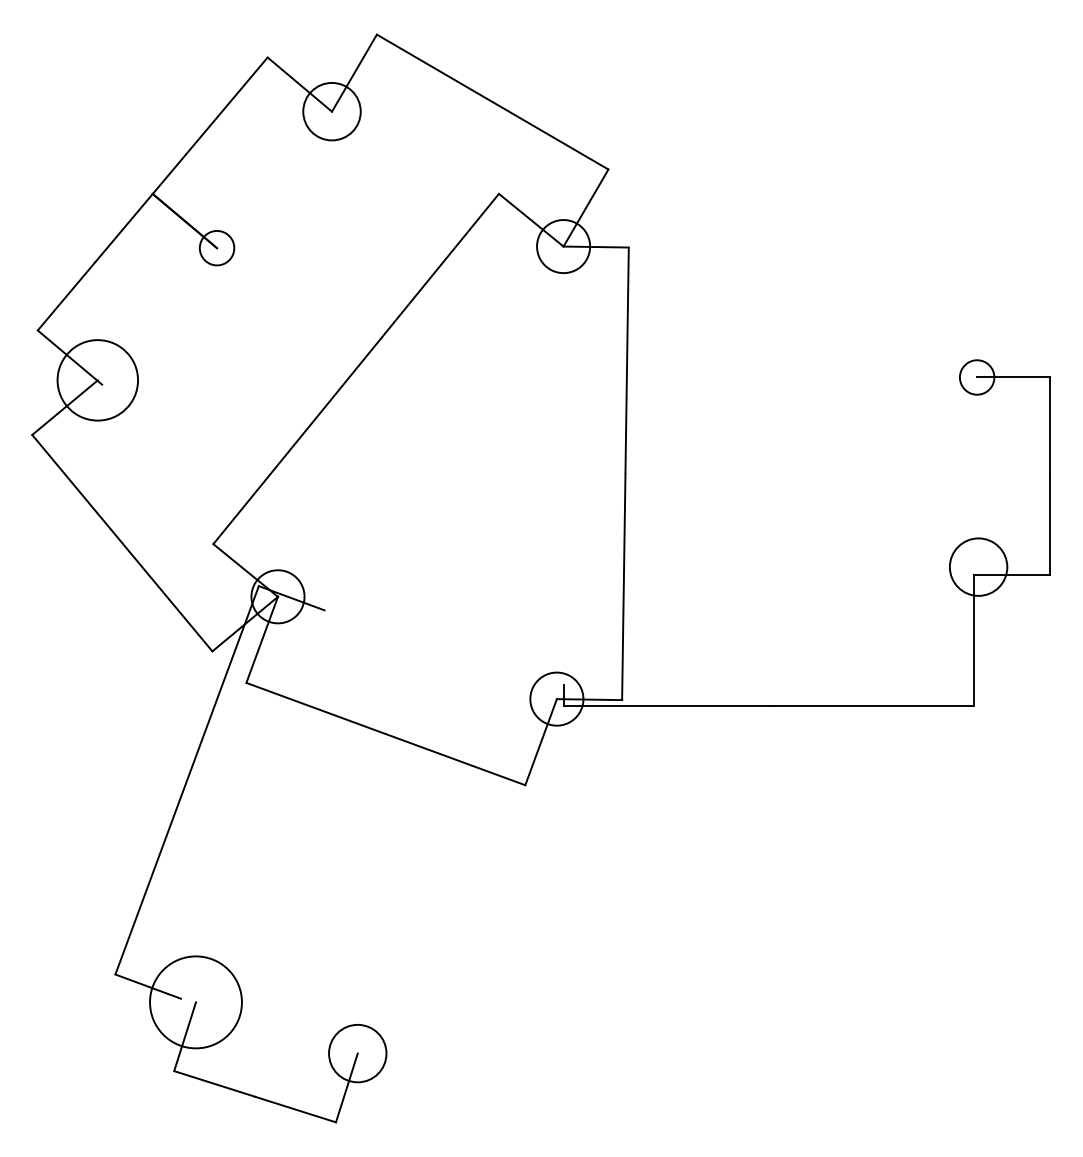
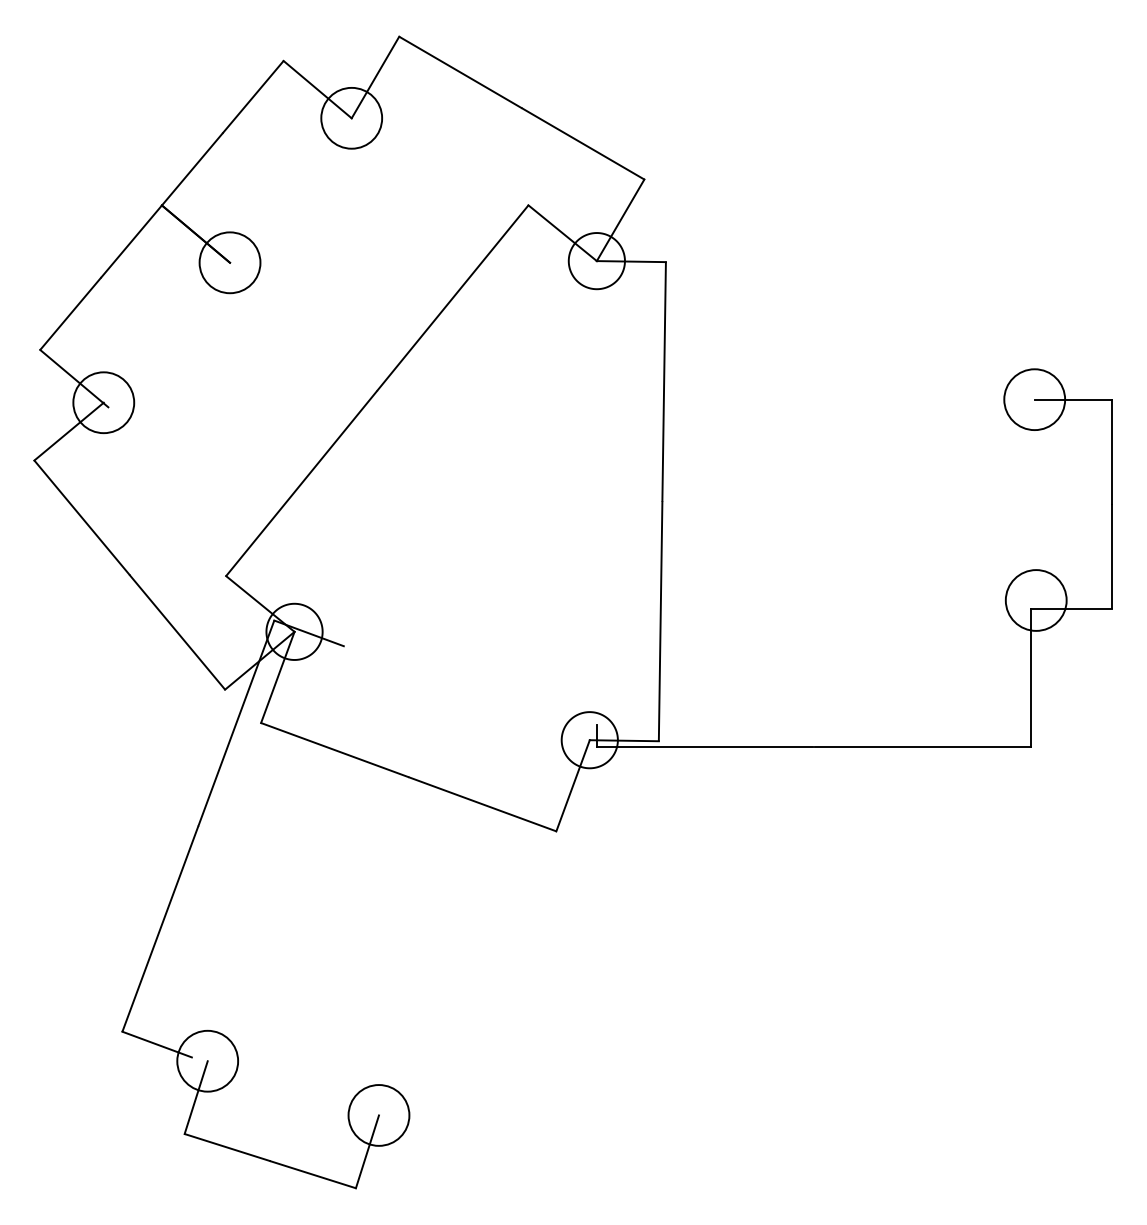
circle: (216, 247) -> (229, 262), size x1.67
circle: (976, 377) -> (1034, 399), size x1.67
circle: (97, 380) -> (103, 402), size x0.71
circle: (195, 1001) -> (207, 1060), size x0.62

